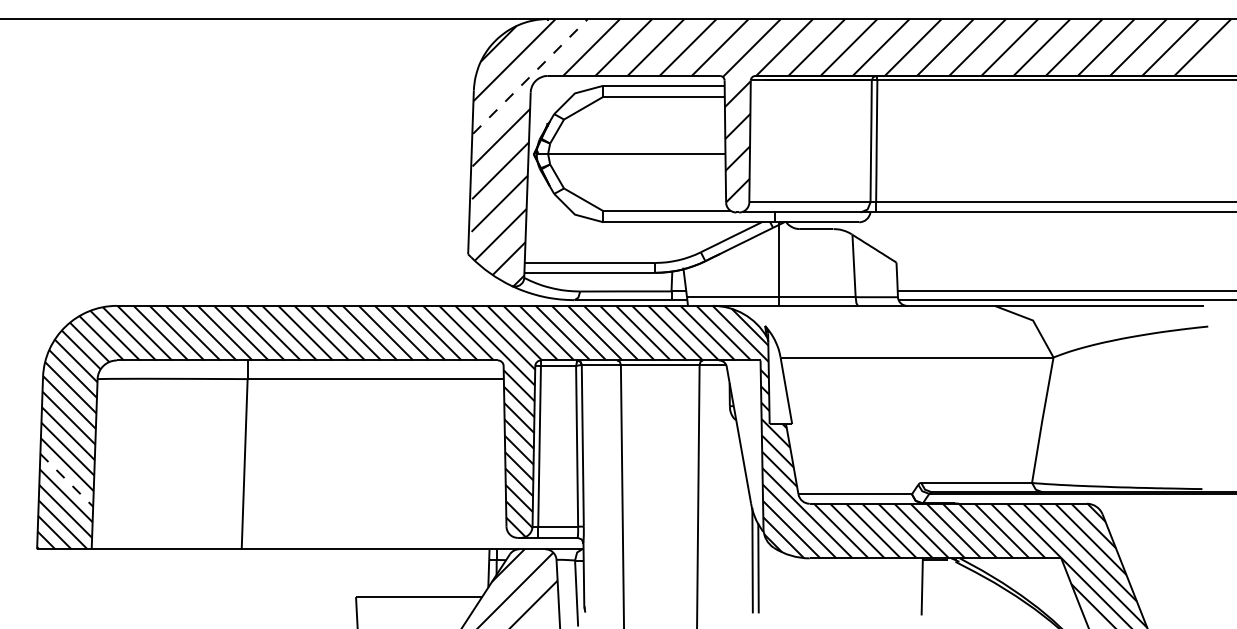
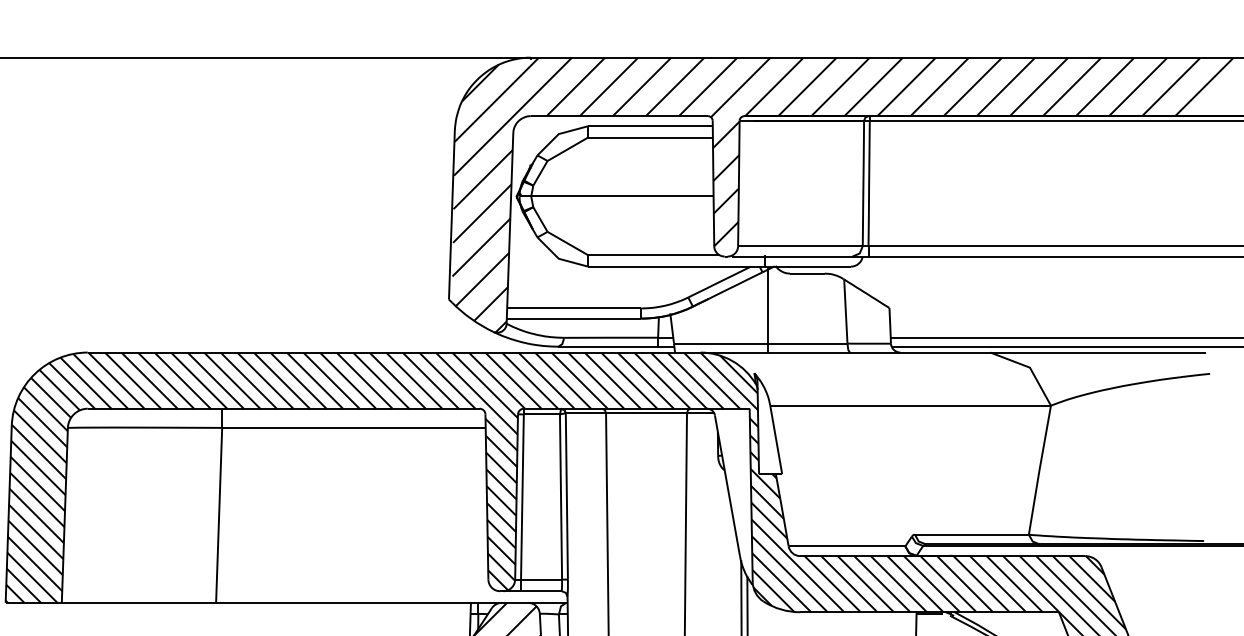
line: (530, 76) -> (513, 116), dashed -> solid
line: (67, 480) -> (36, 532), dashed -> solid

